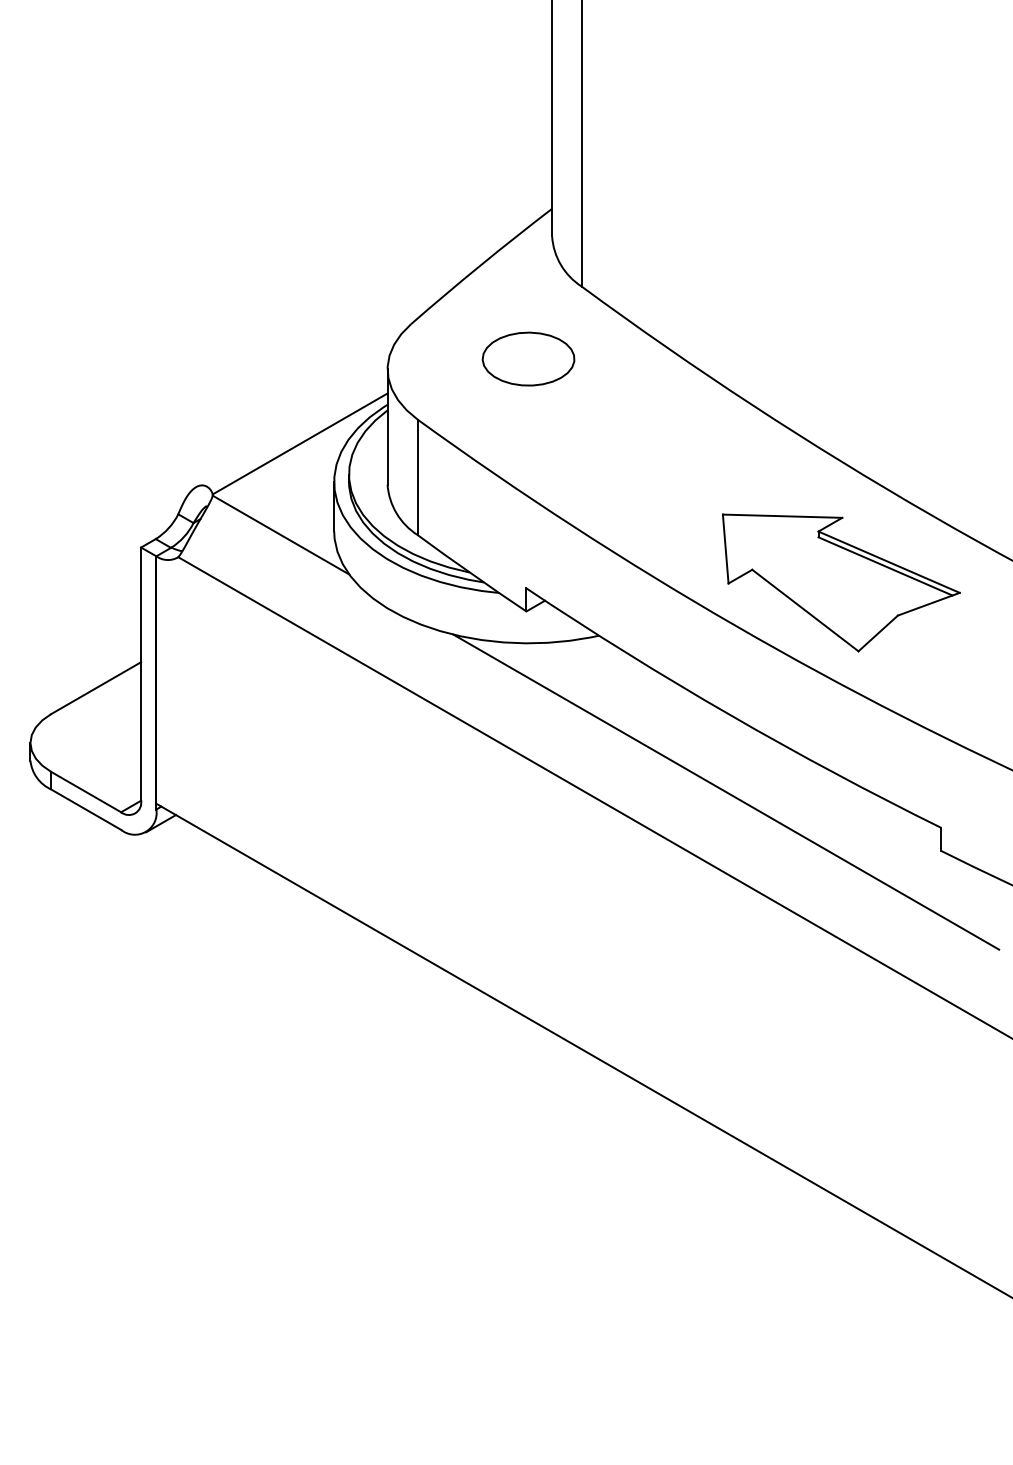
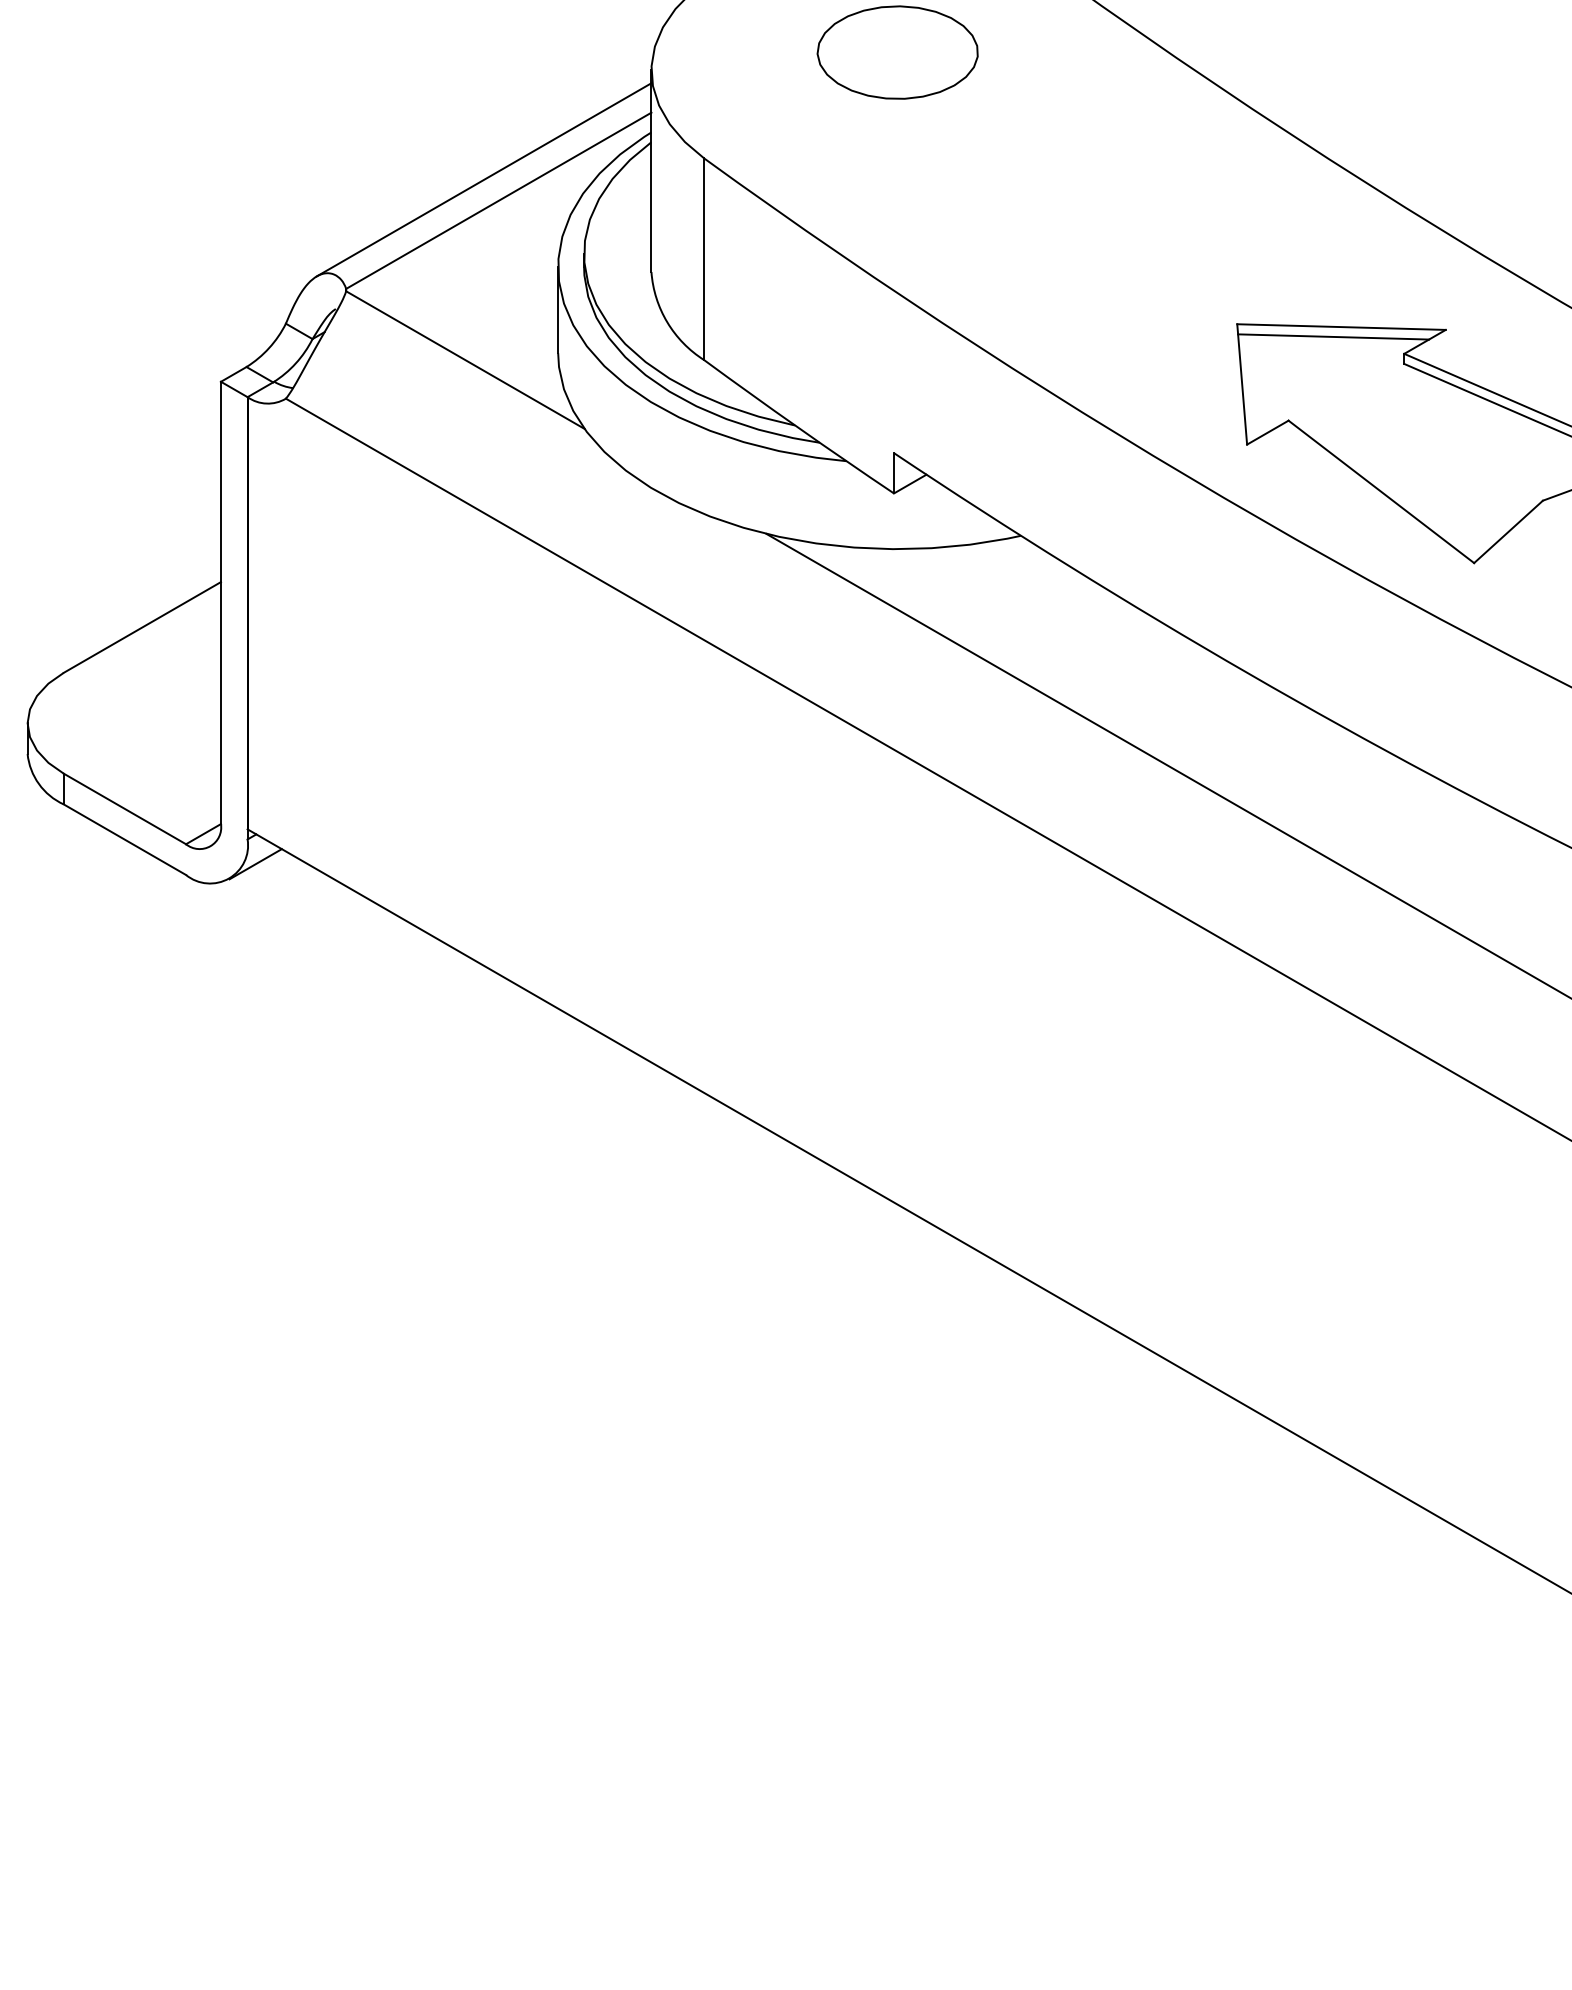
line: (291, 431) -> (483, 179), added
line: (777, 521) -> (1332, 336), added

